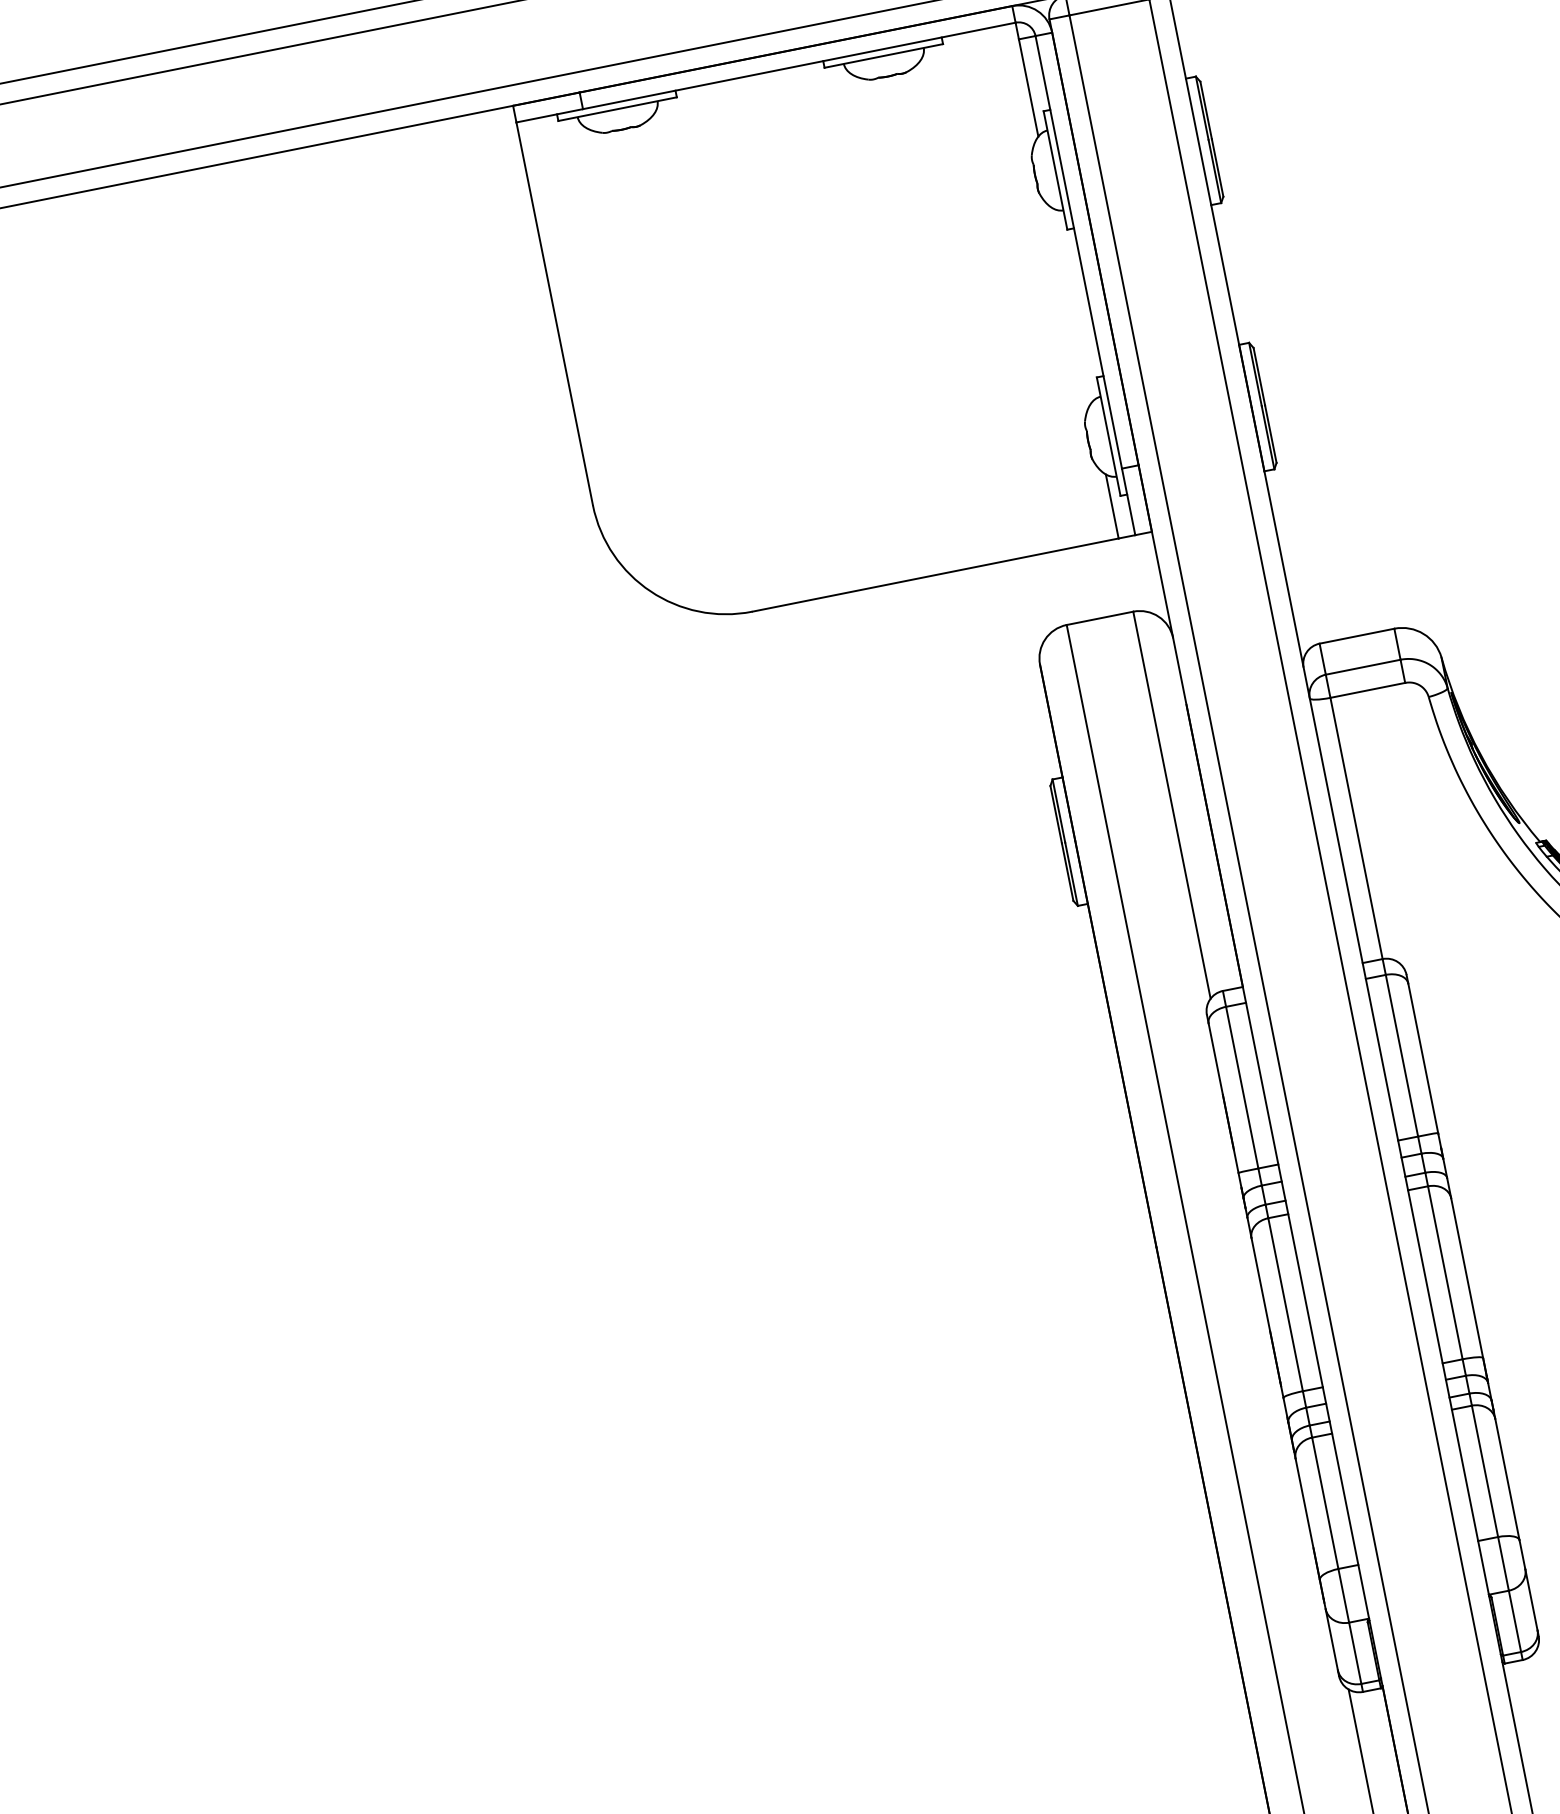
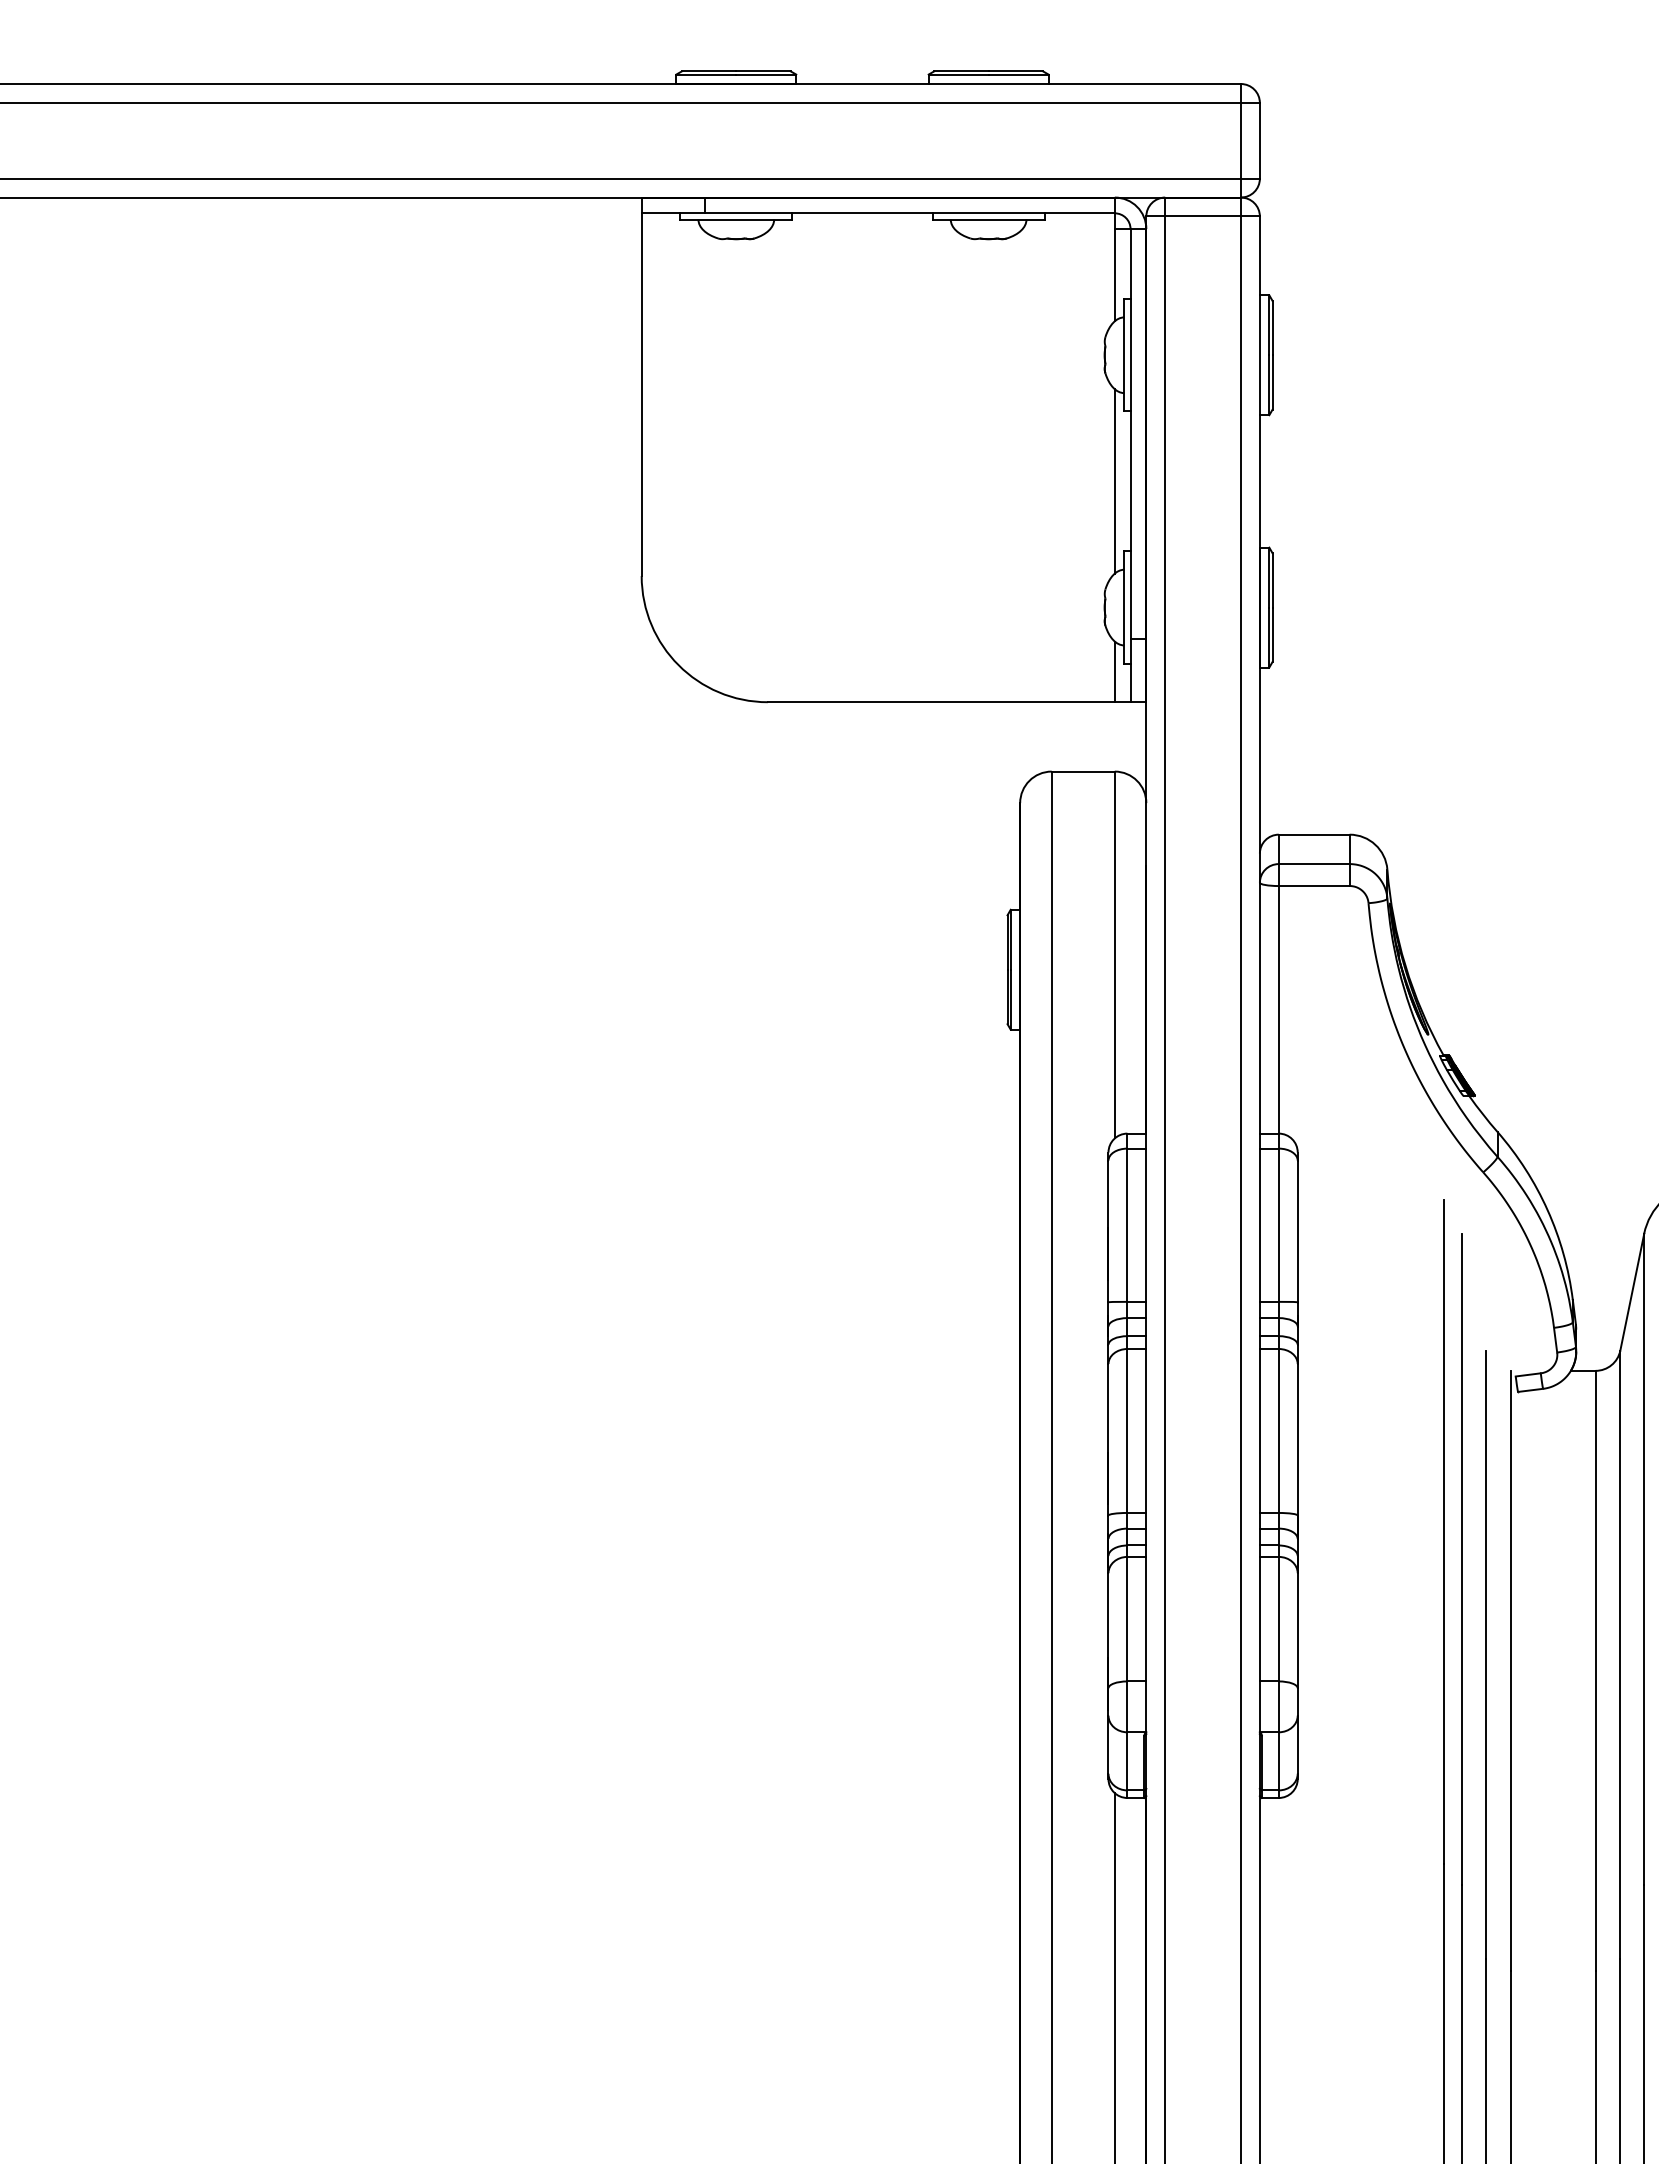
line: (1071, 305) -> (1114, 481), added

